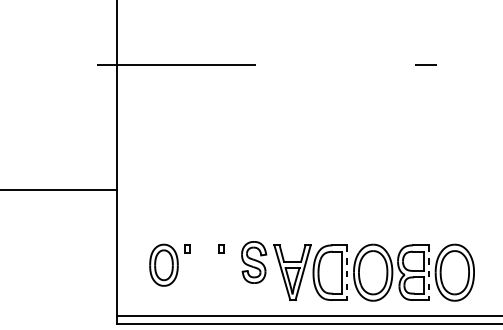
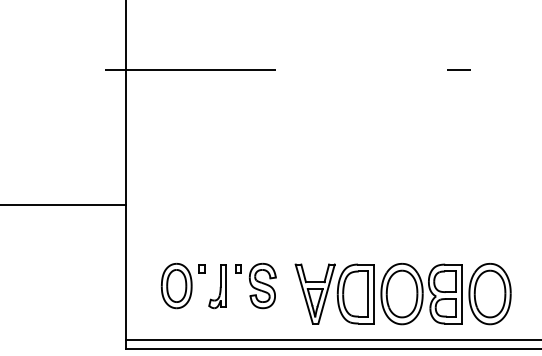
part: (253, 262) -> (262, 286), moved
part: (201, 265) -> (217, 286), added
line: (346, 273) -> (373, 294), dashed -> solid
line: (428, 273) -> (461, 294), dashed -> solid

